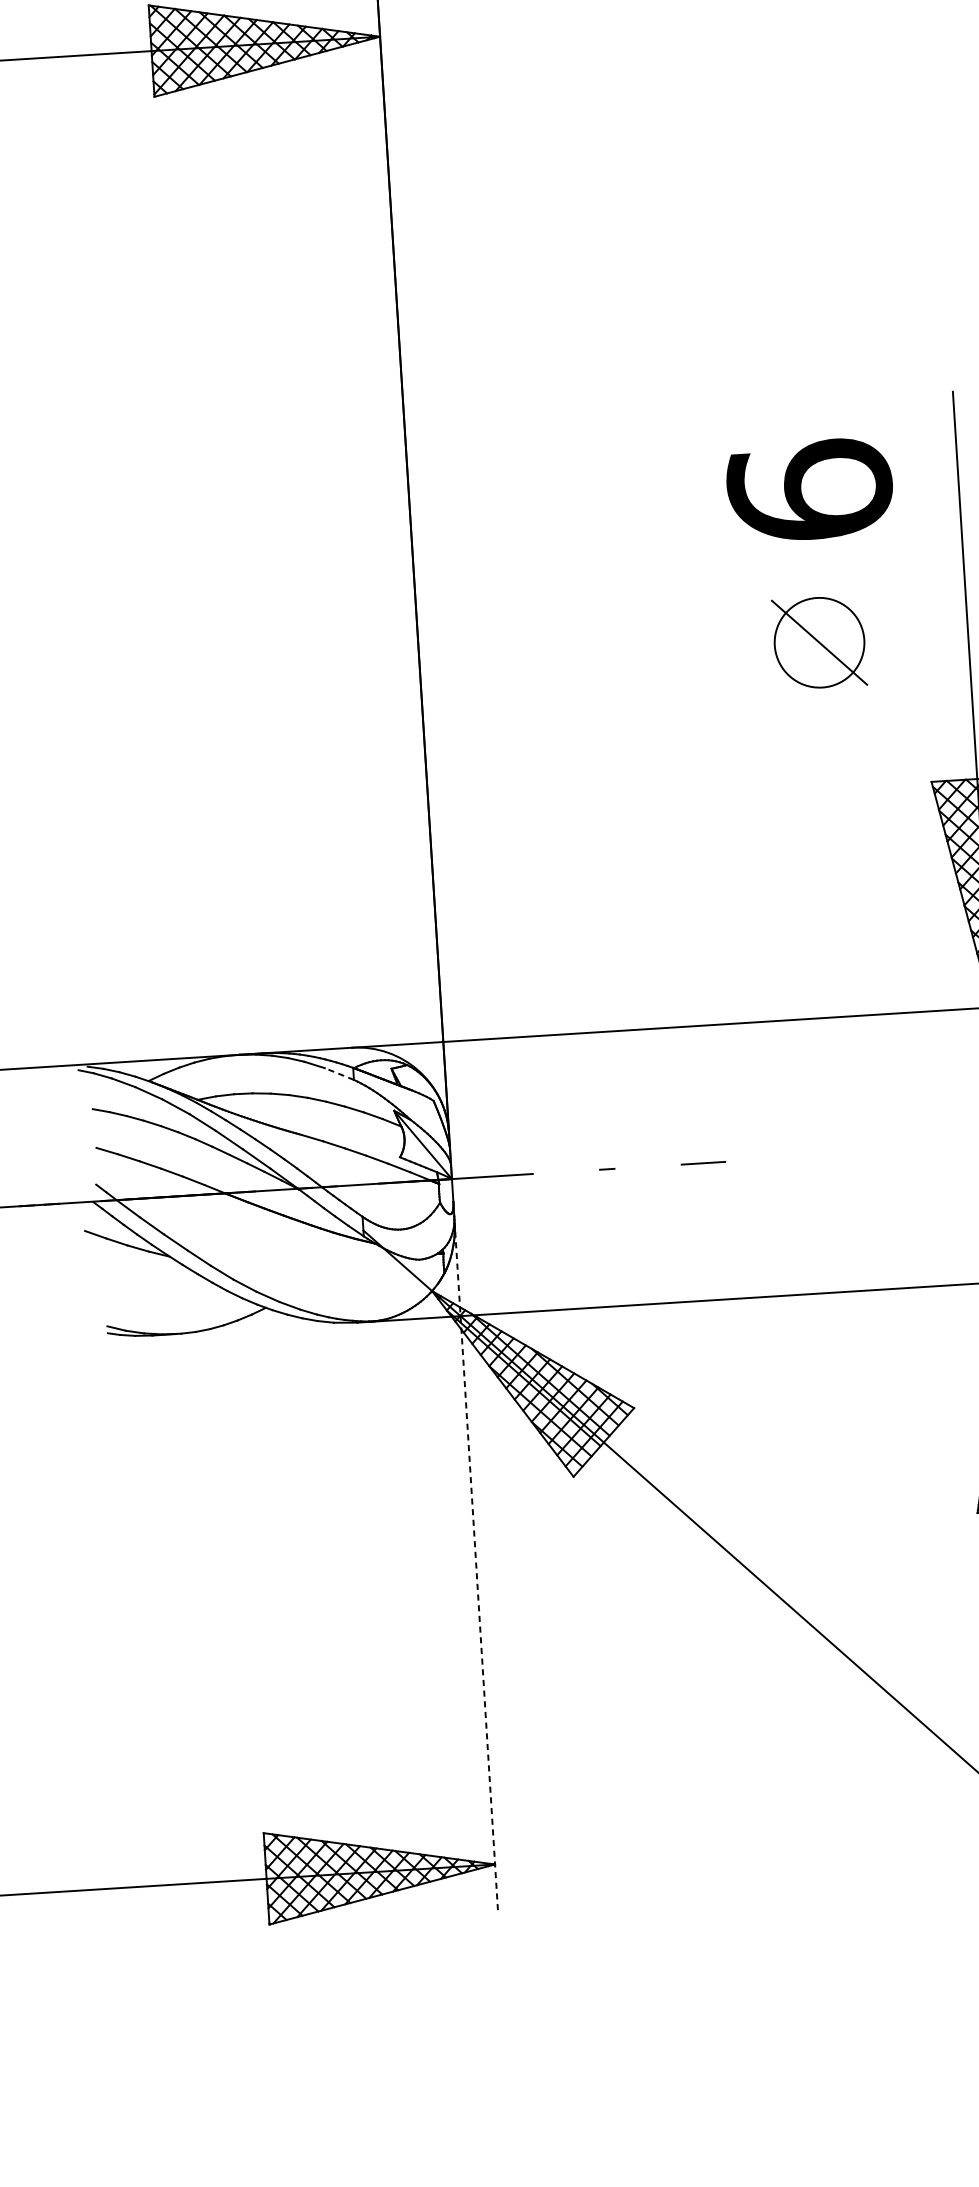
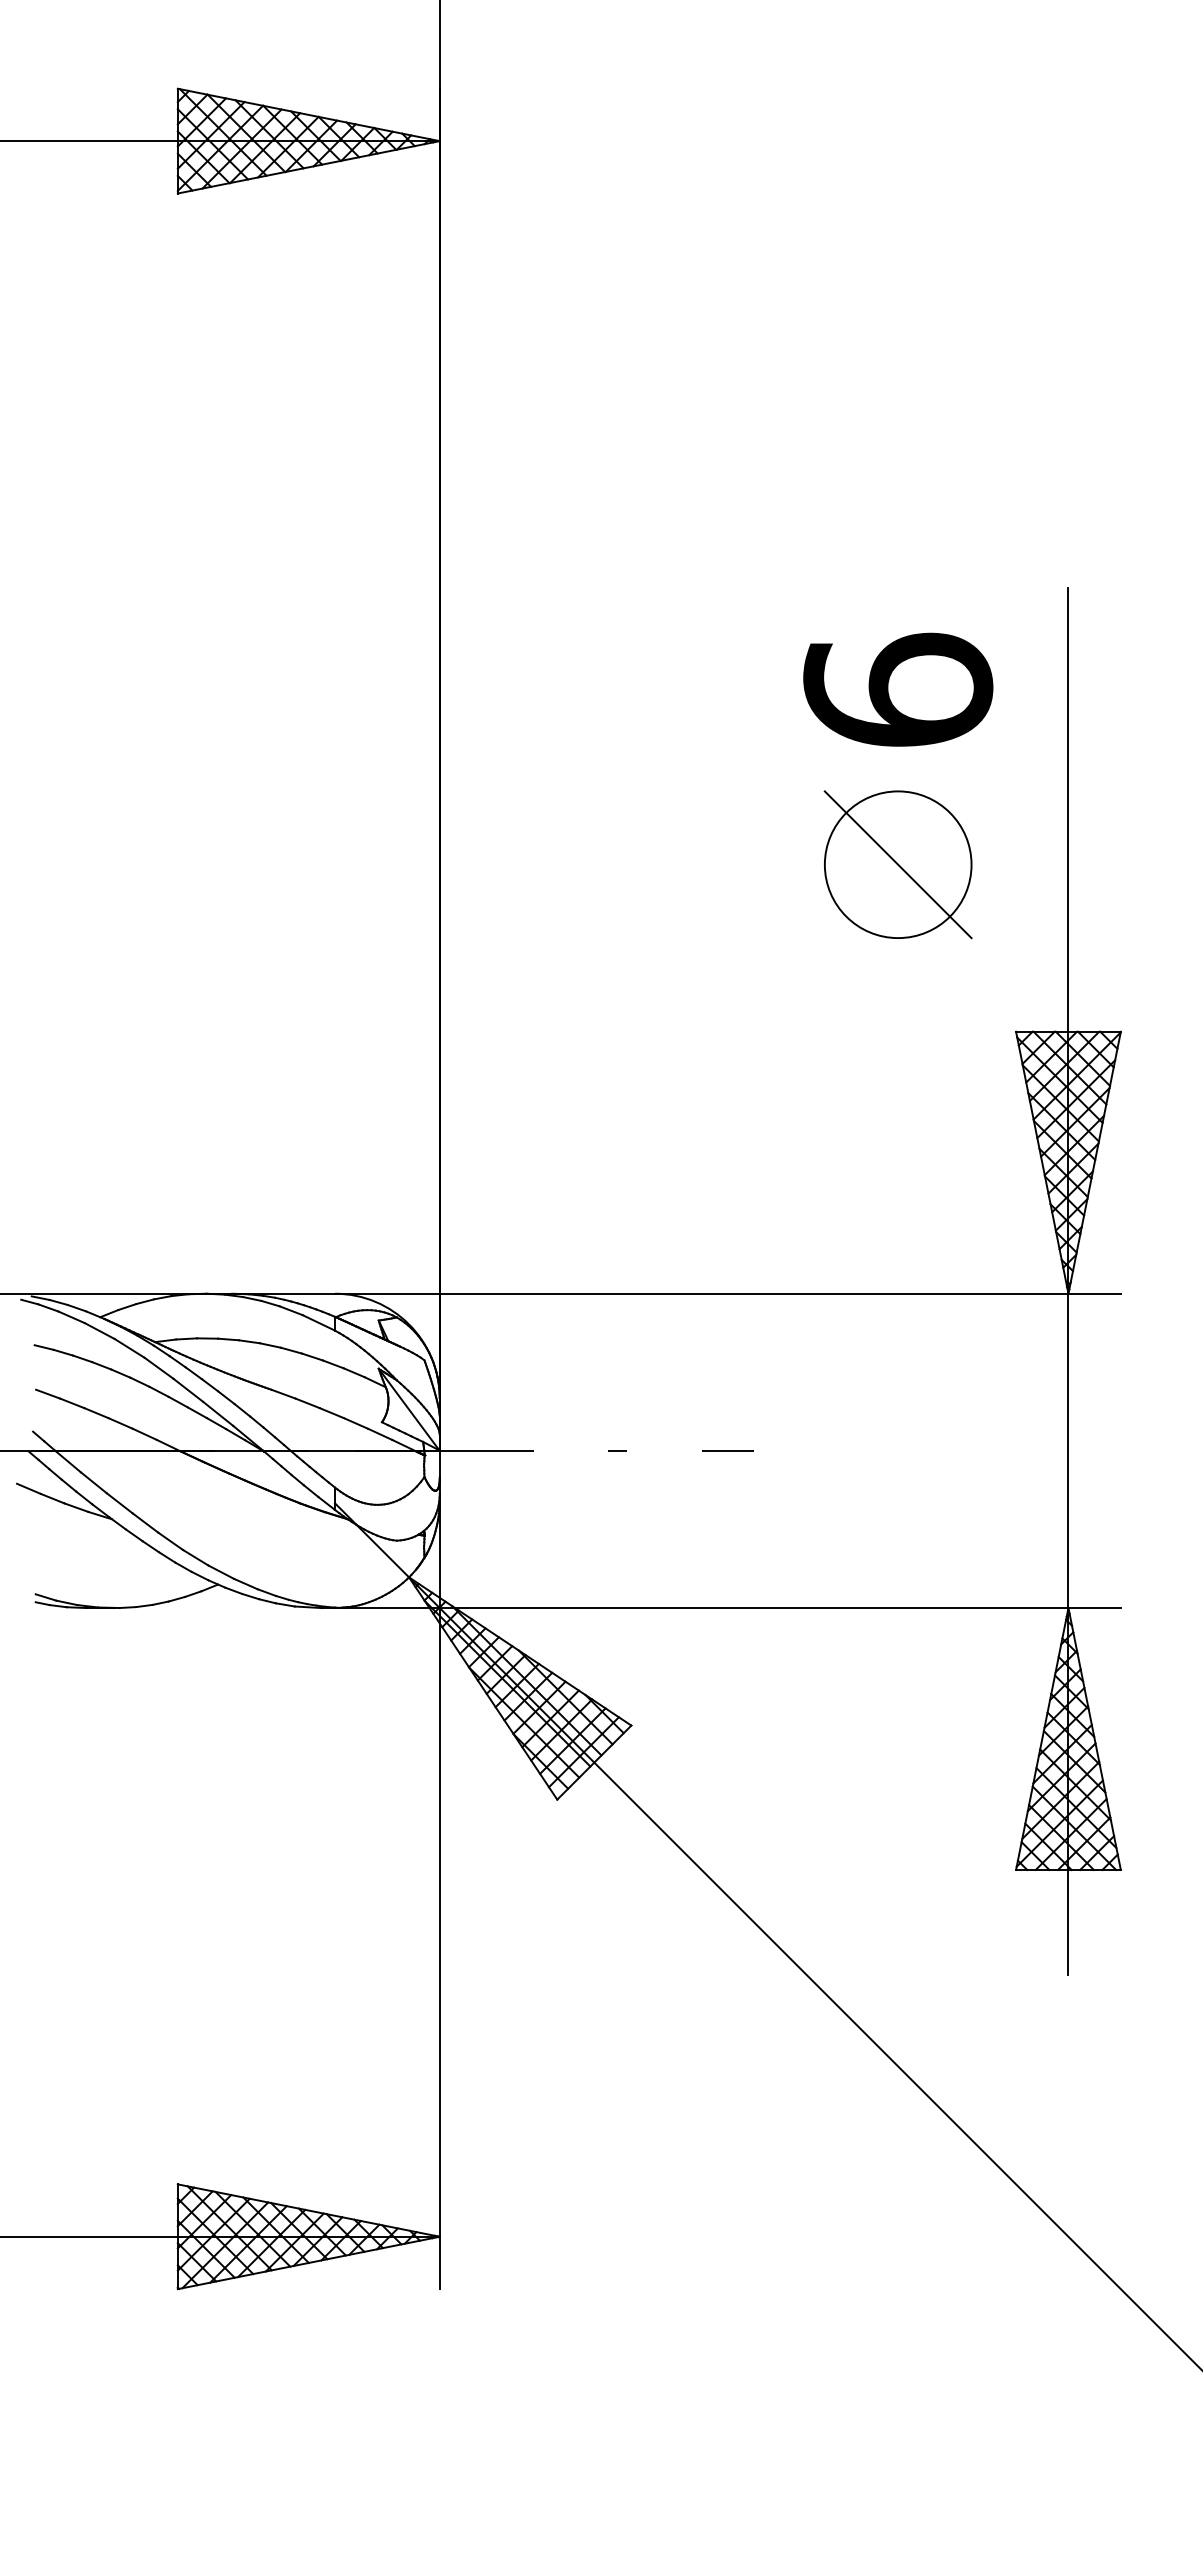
part: (818, 642) -> (897, 864), size x1.43
line: (339, 1073) -> (318, 1322), dashed -> solid
line: (476, 1567) -> (439, 1896), dashed -> solid

